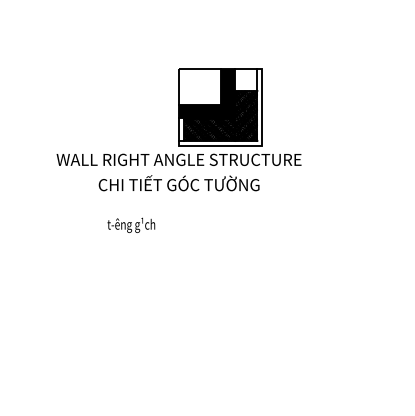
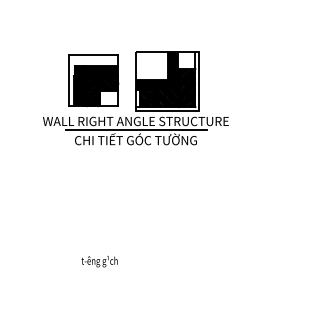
part: (123, 106) -> (93, 80), added
line: (179, 171) -> (136, 130), added
text: (131, 224) -> (99, 260), moved

